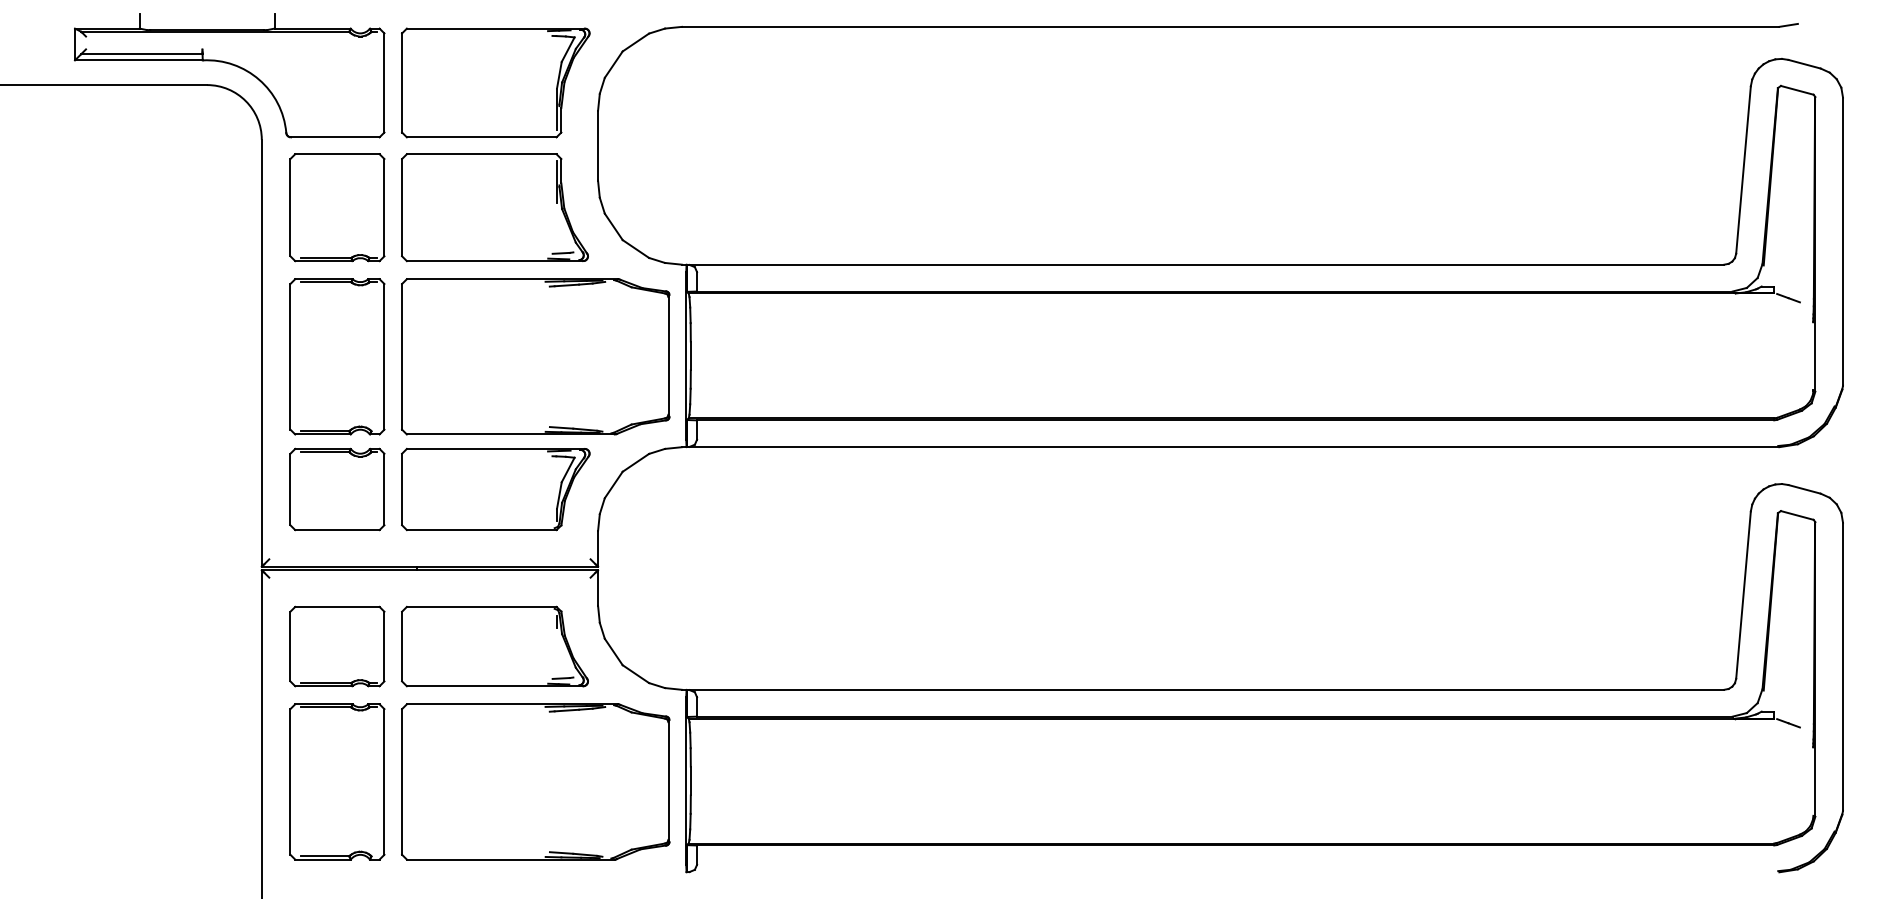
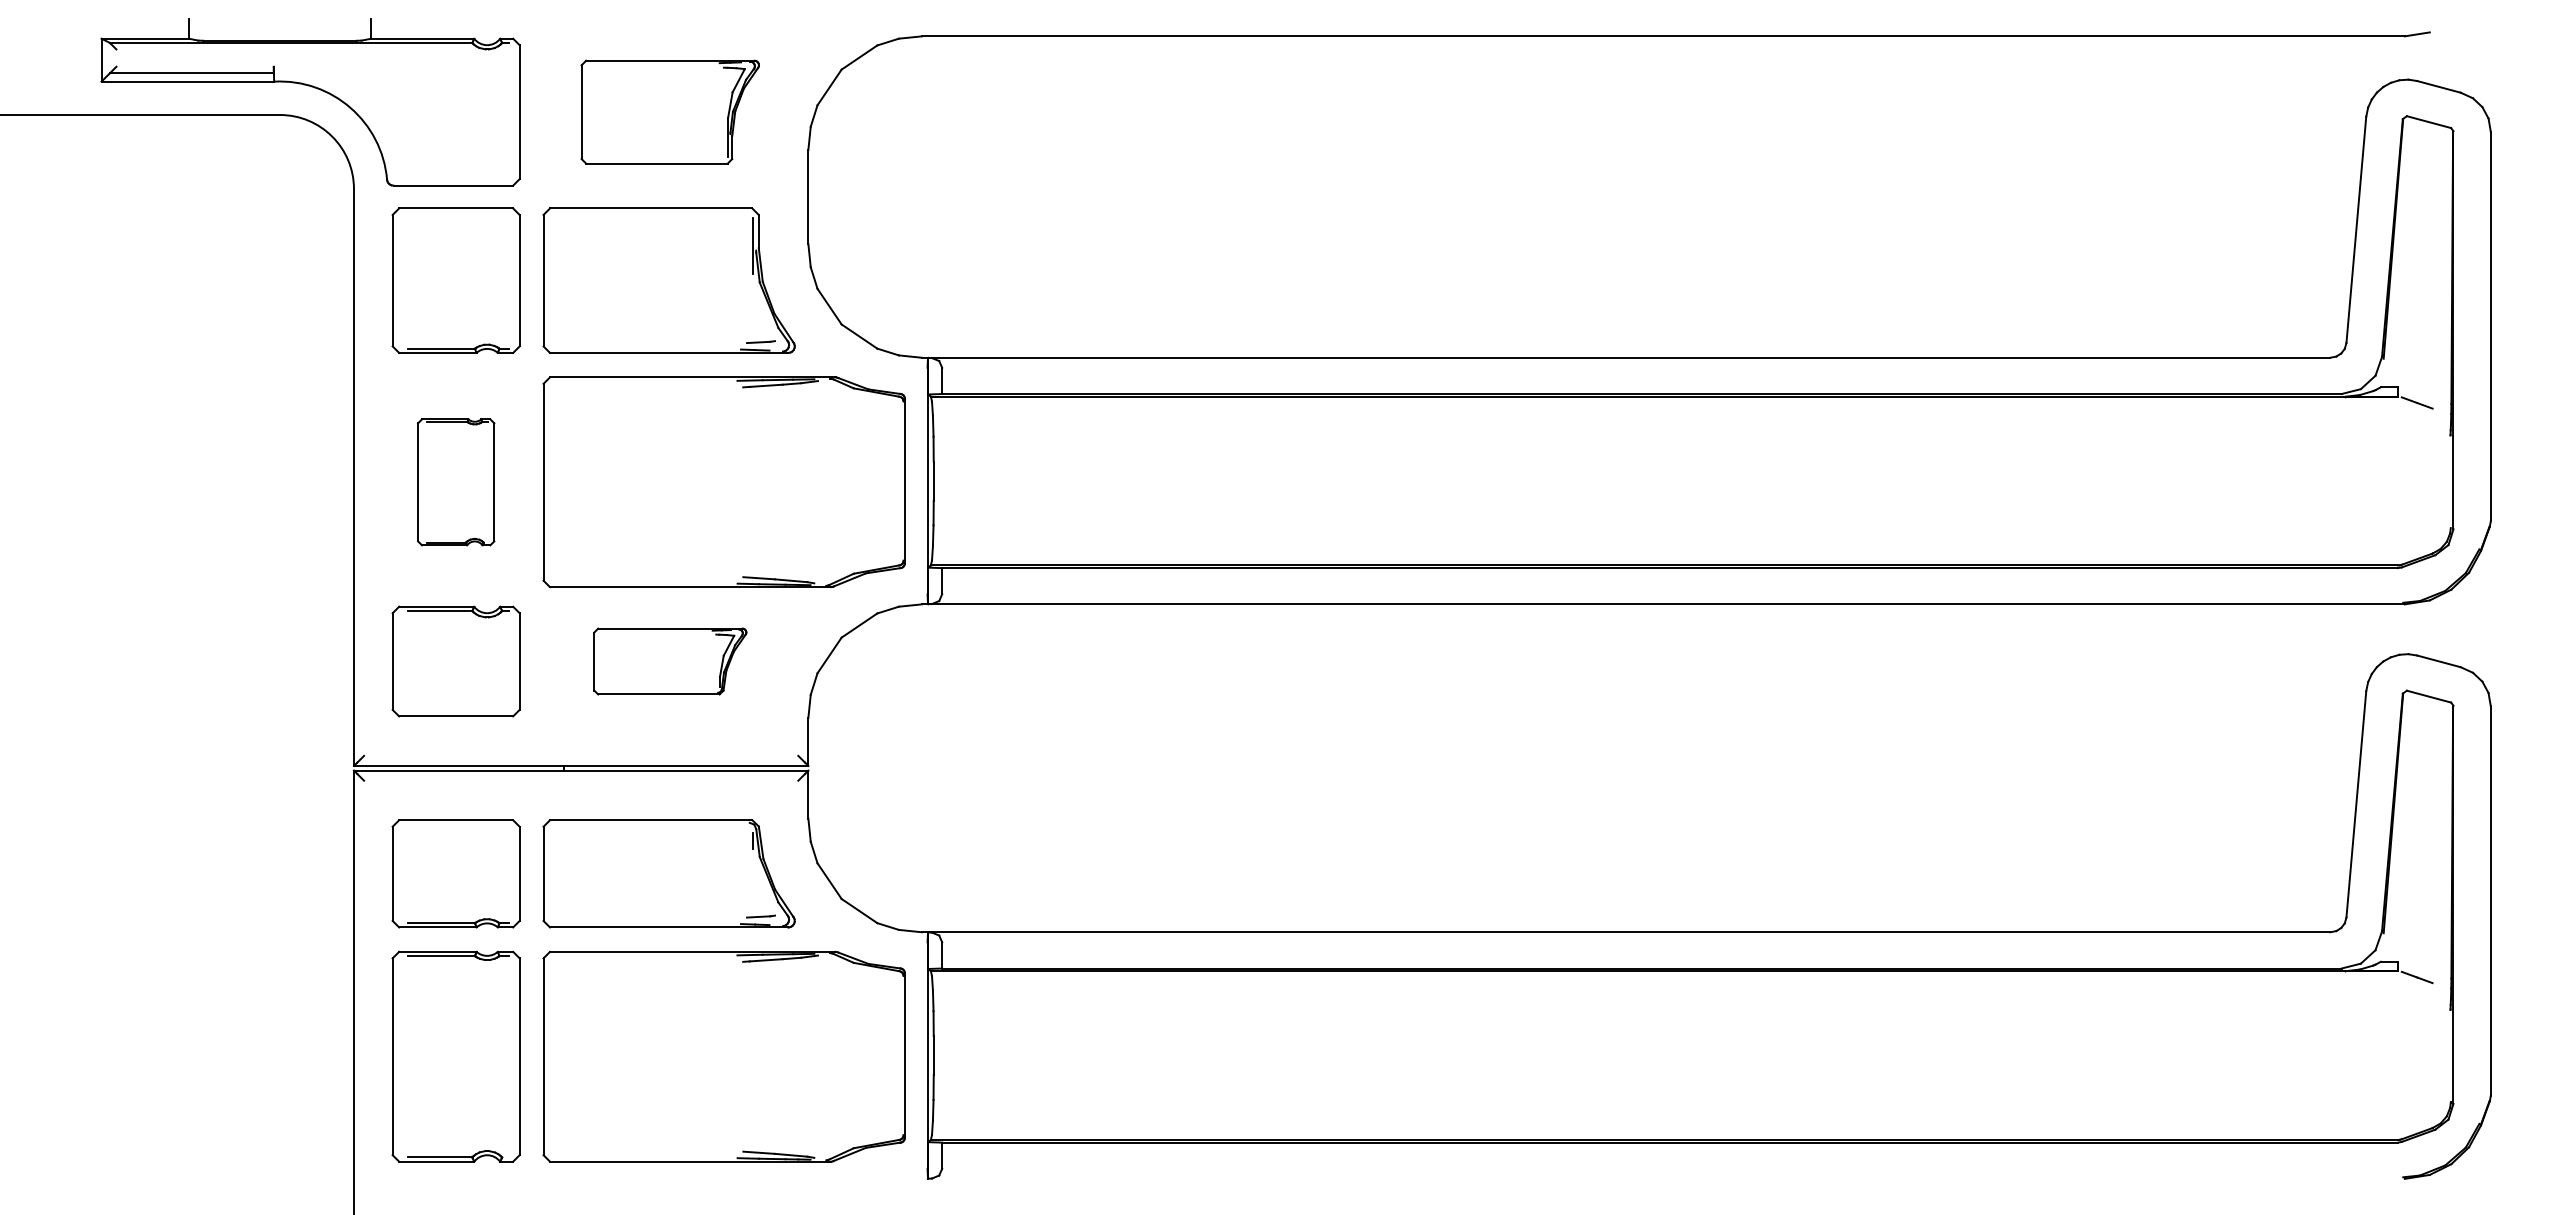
part: (495, 82) -> (669, 111), size x0.7
part: (337, 356) -> (456, 481), size x0.6
part: (495, 489) -> (669, 661), size x0.6

